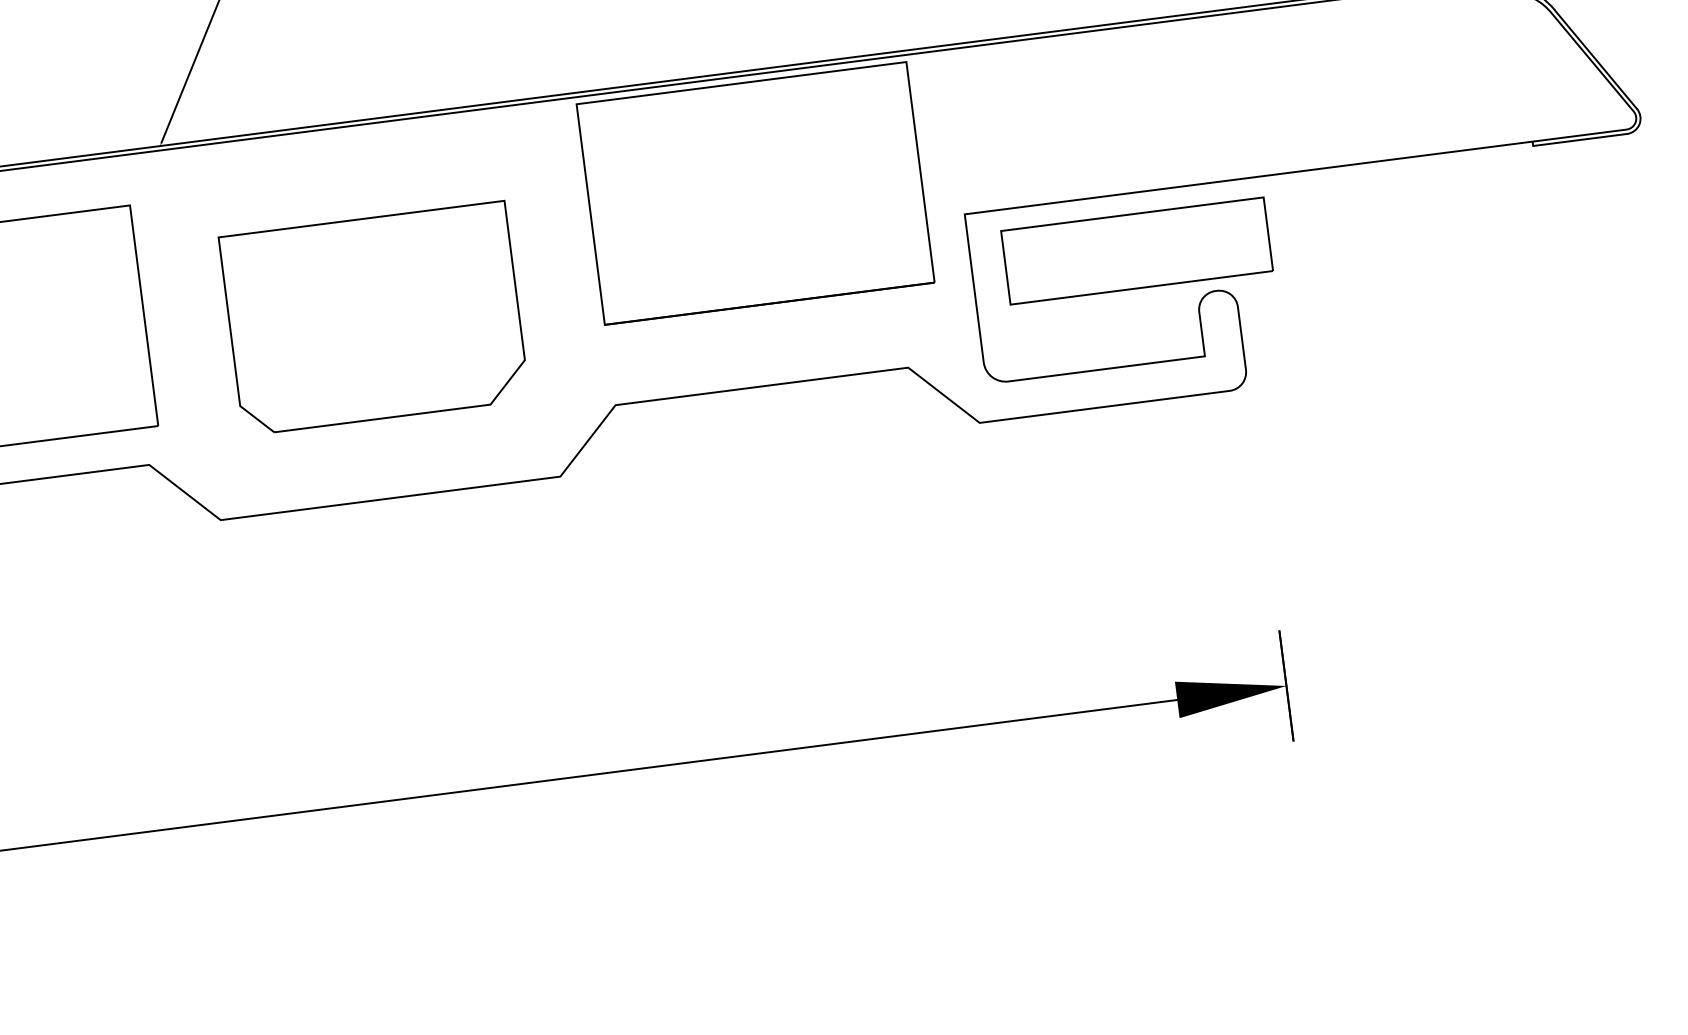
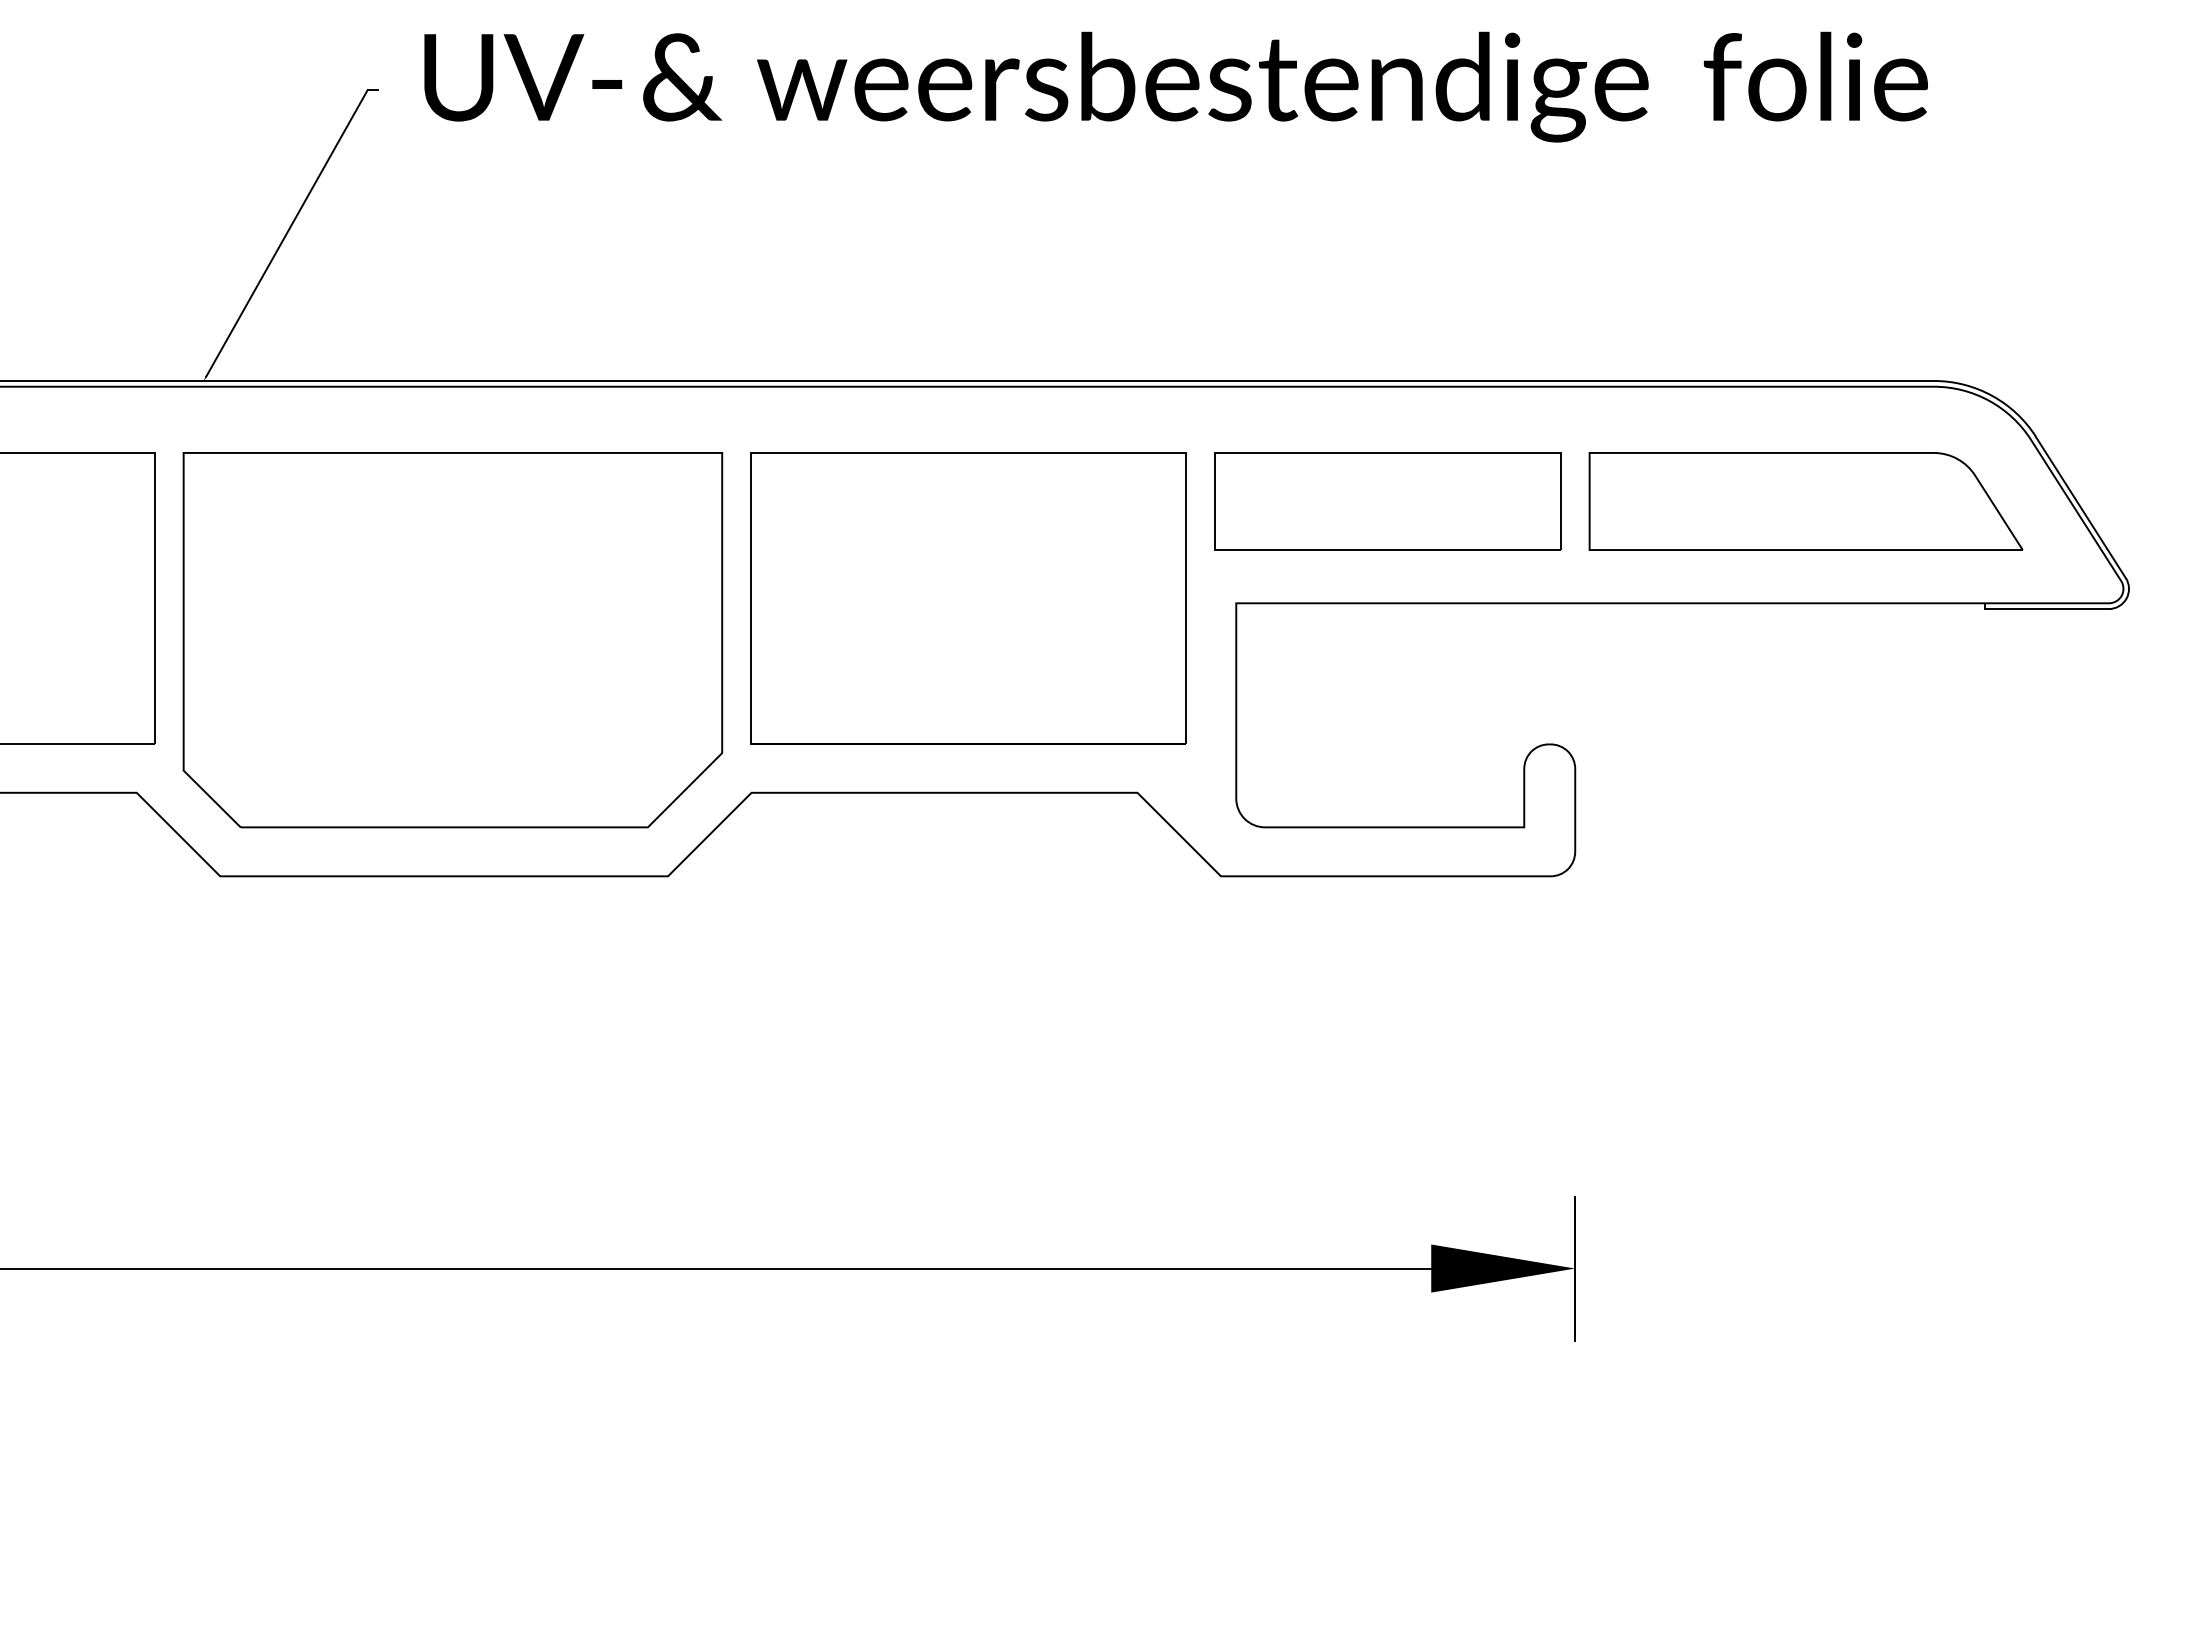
part: (1386, 81) -> (1805, 501), added
part: (755, 193) -> (968, 598), moved
part: (1136, 251) -> (1387, 501), moved
part: (373, 318) -> (452, 640), size x1.43

